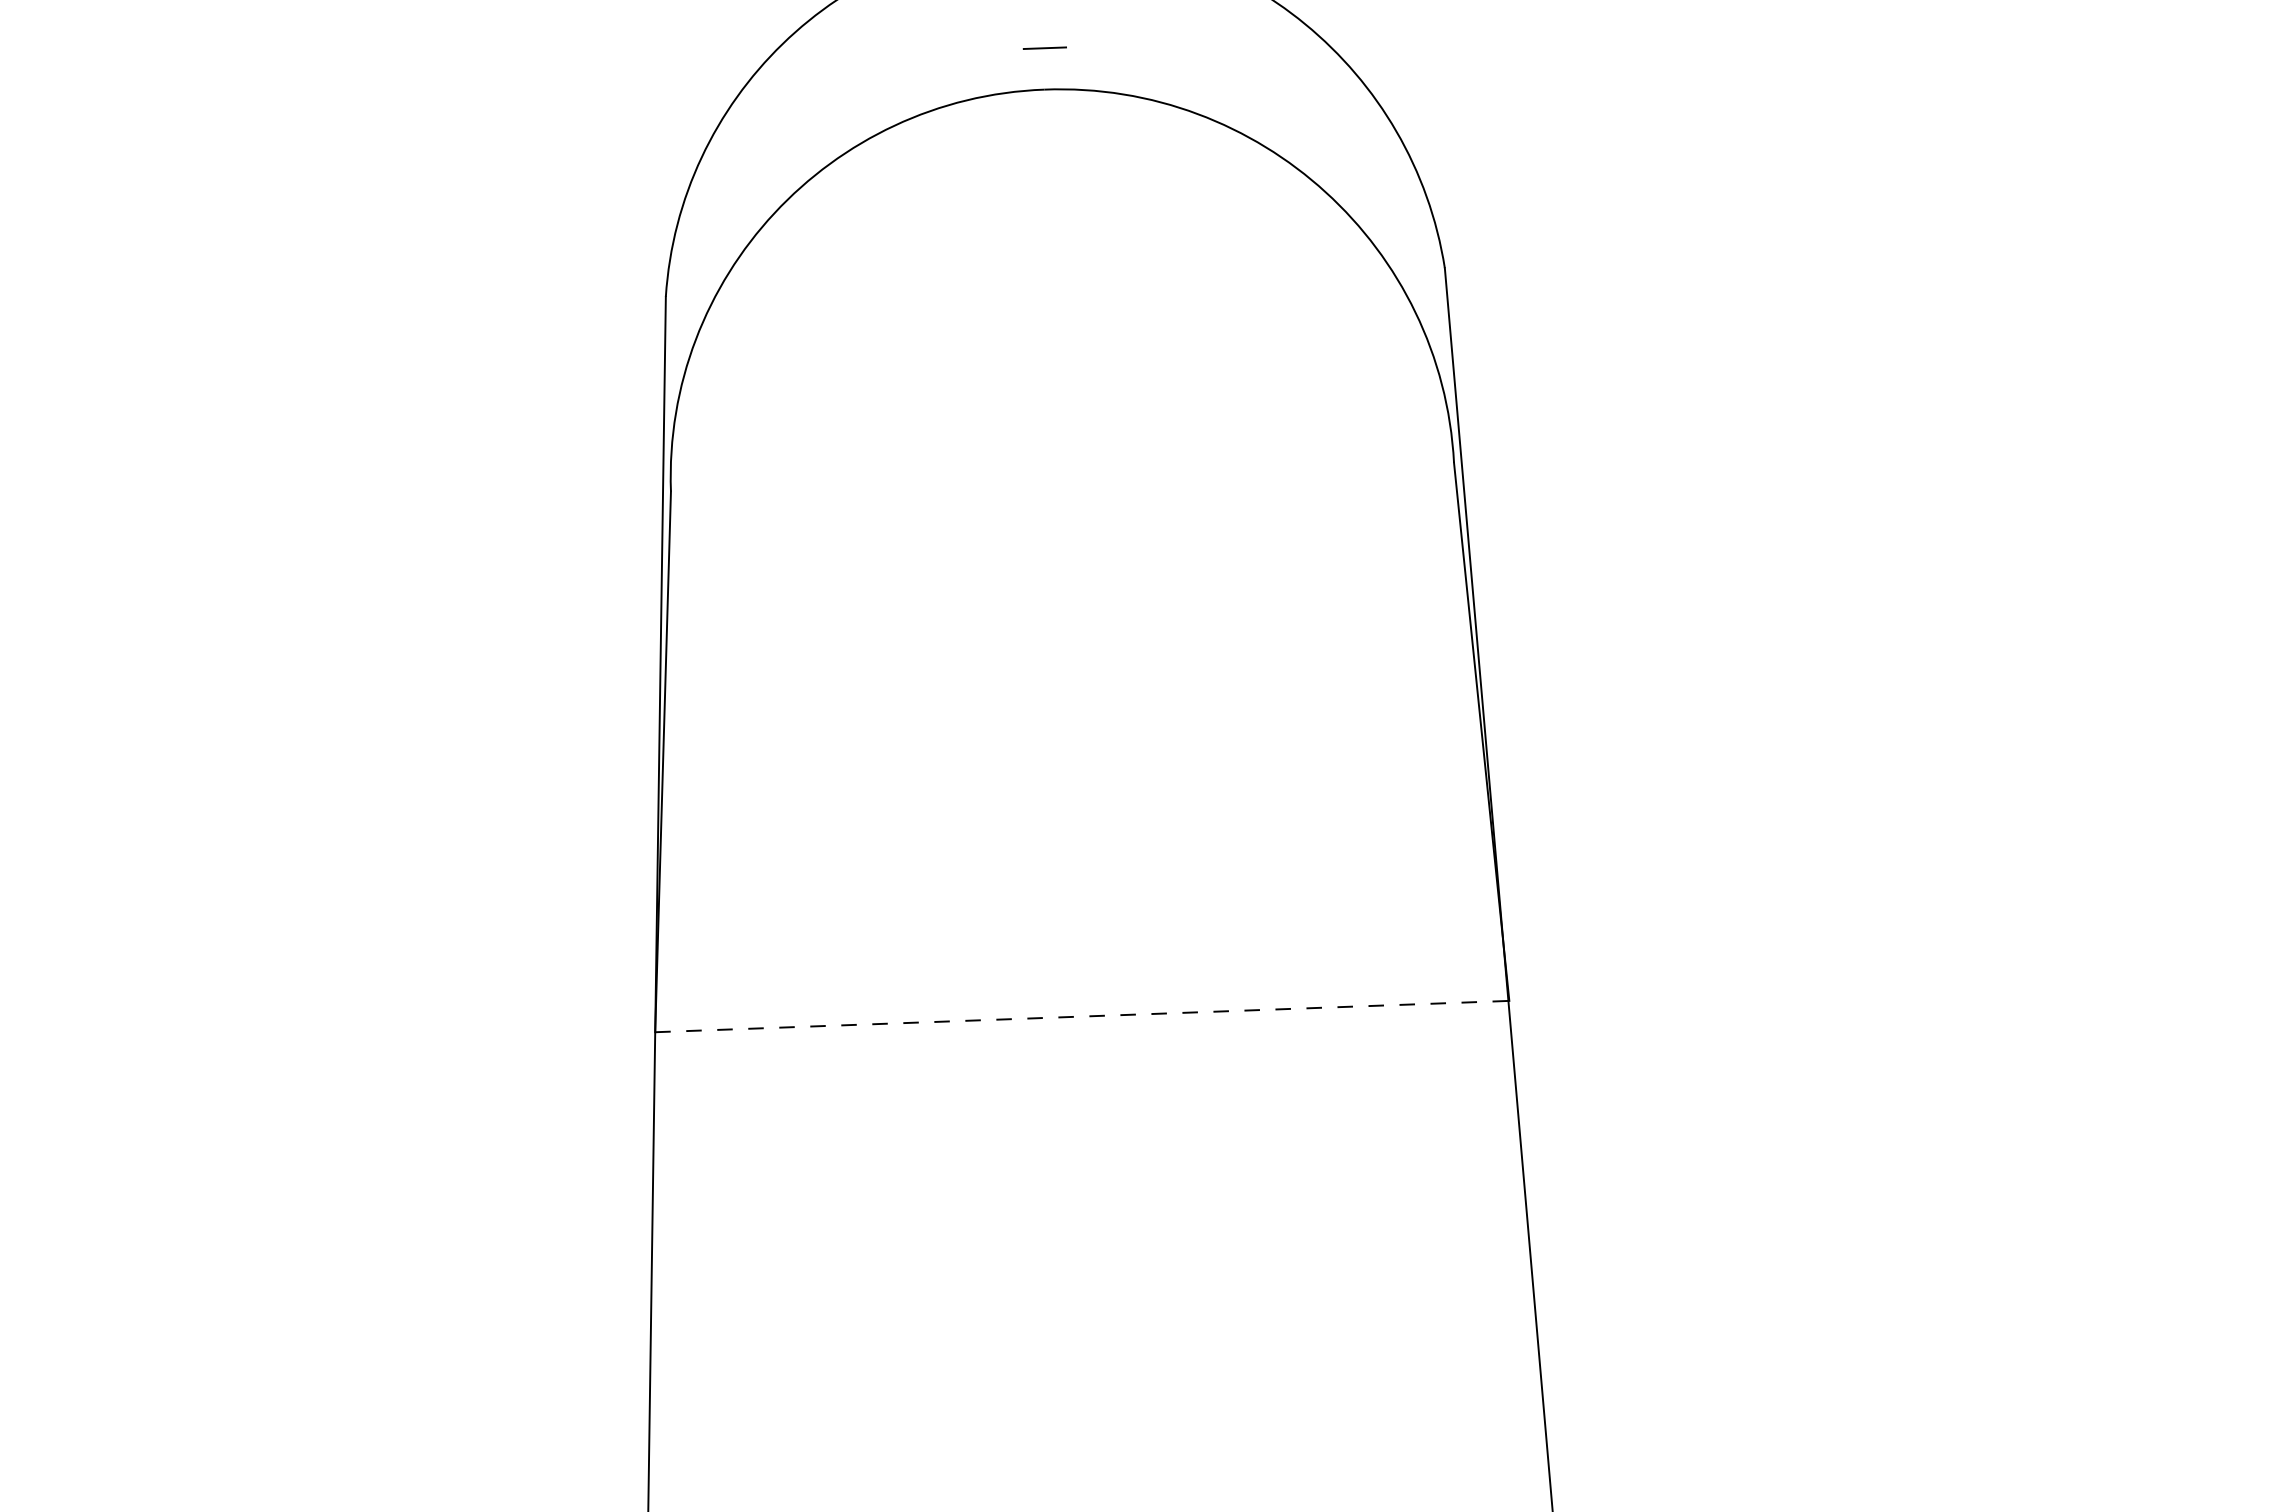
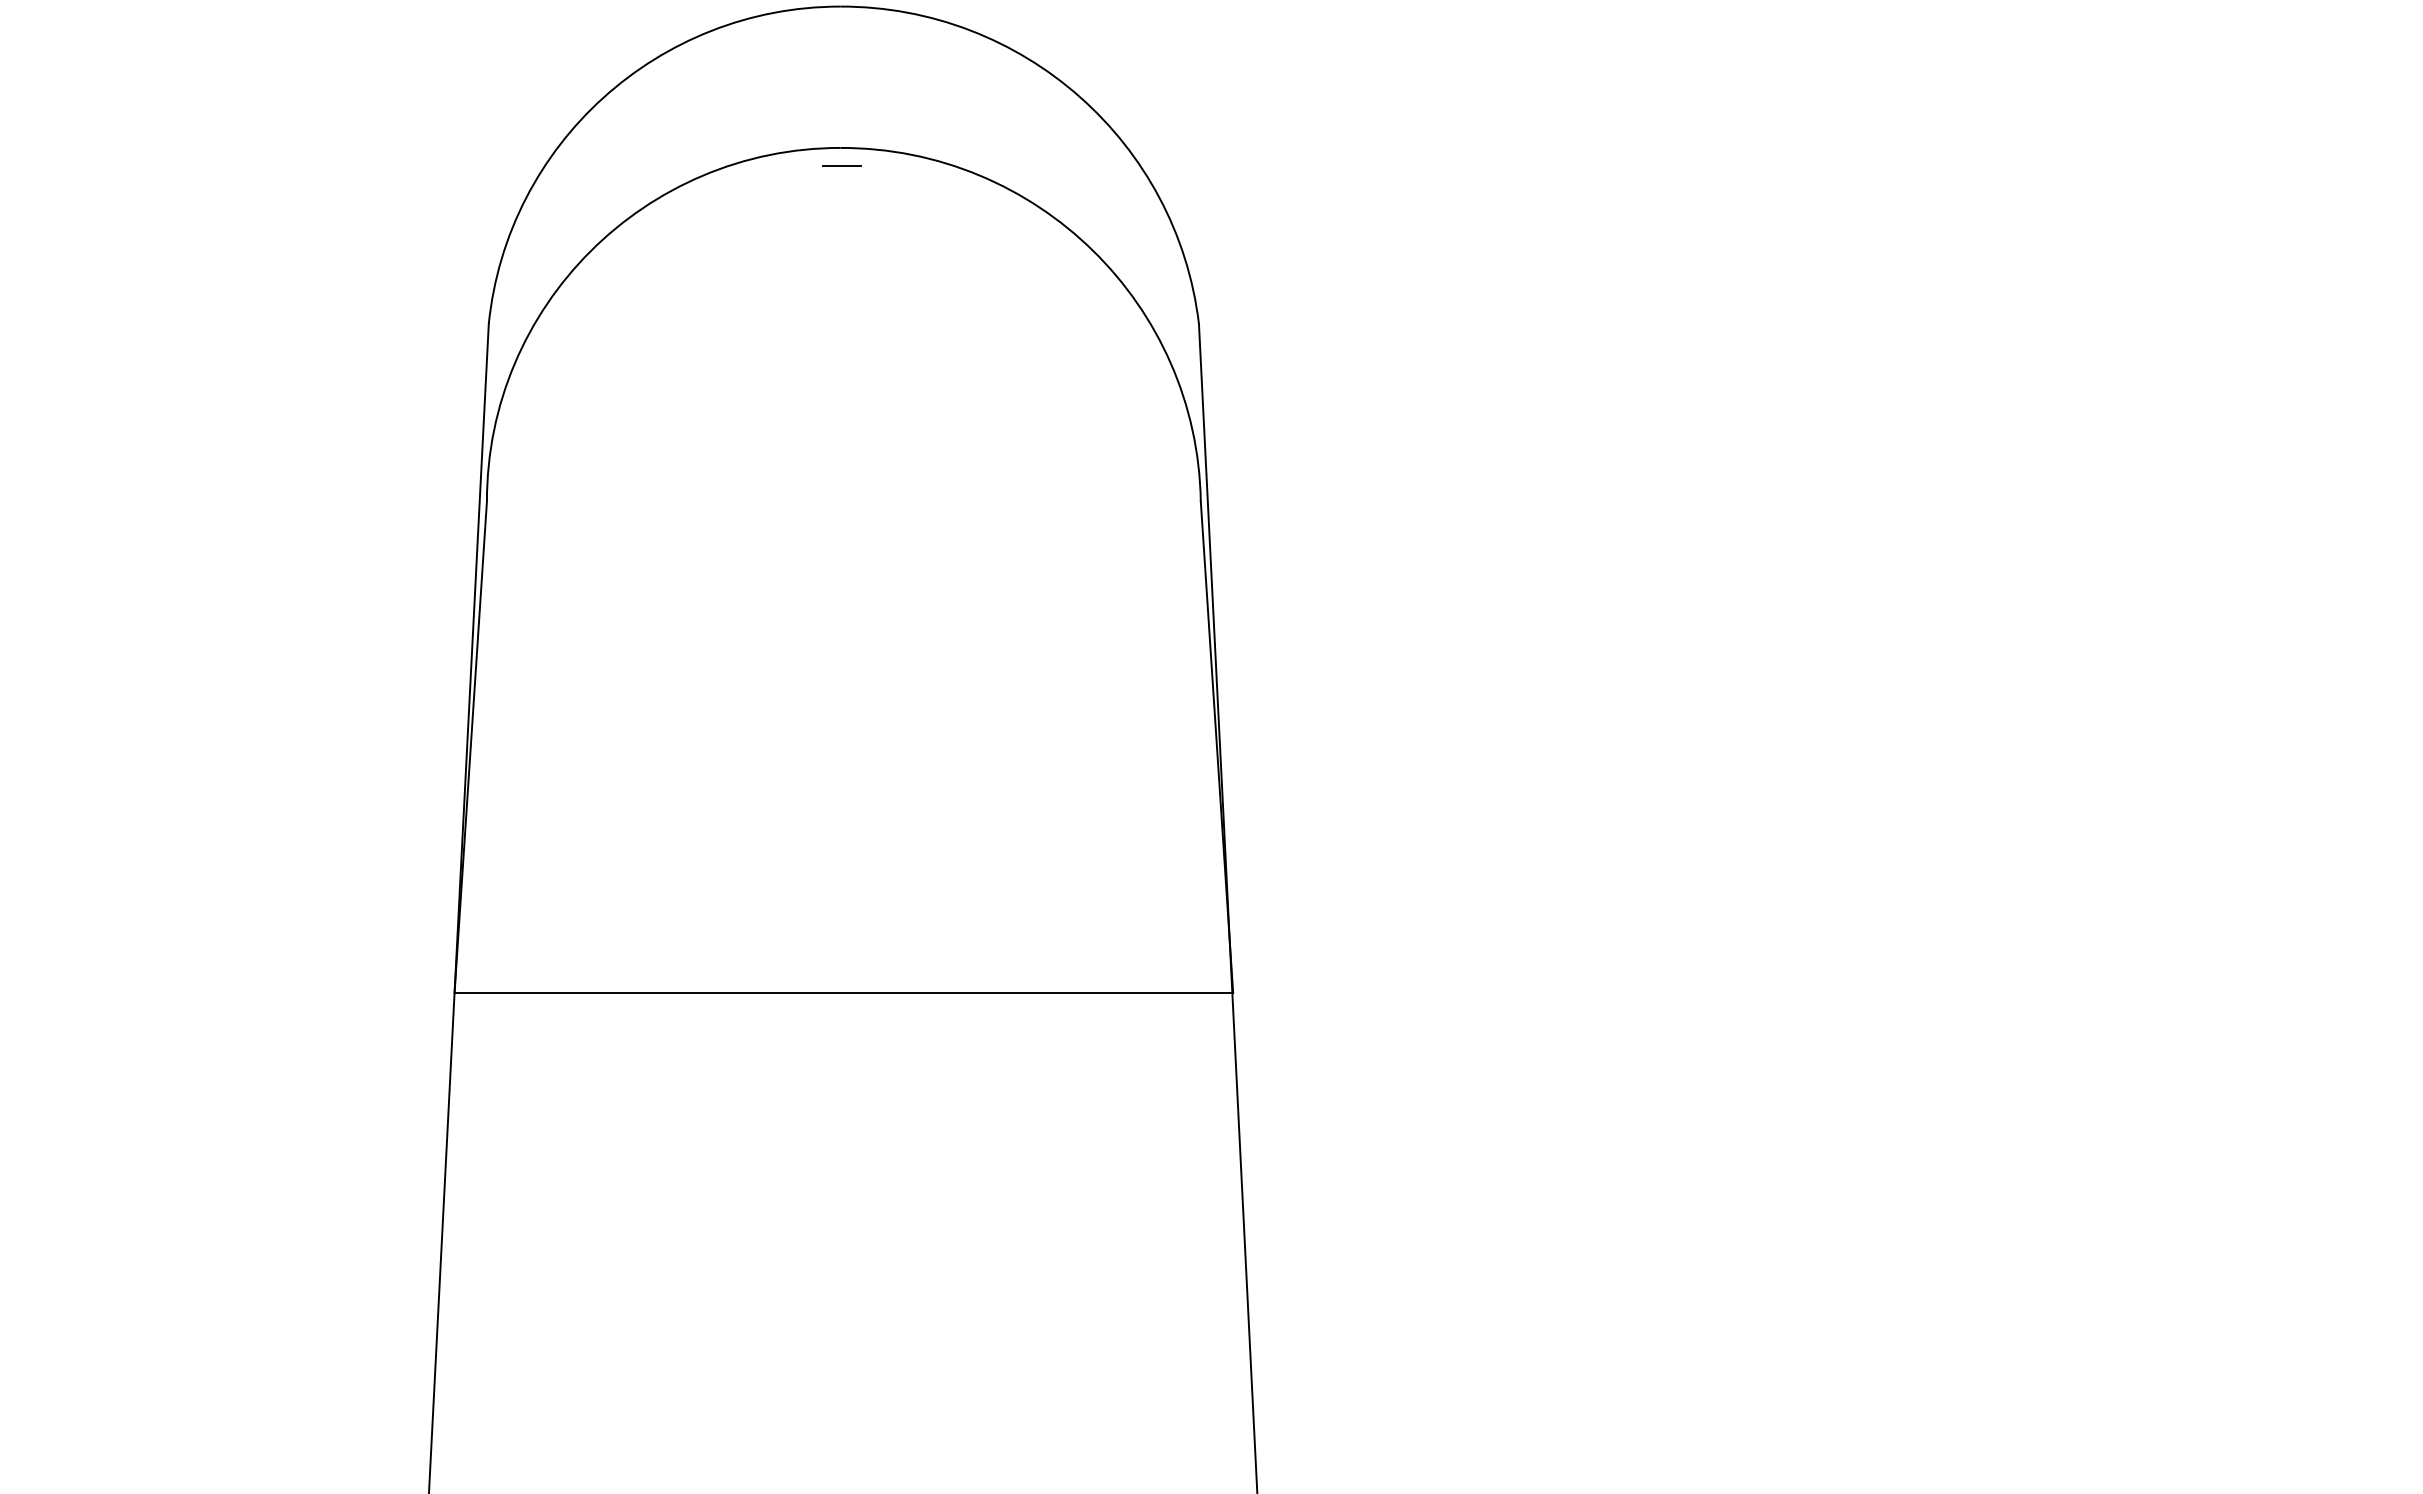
line: (1044, 47) -> (841, 165), moved
line: (1082, 1017) -> (844, 993), dashed -> solid

